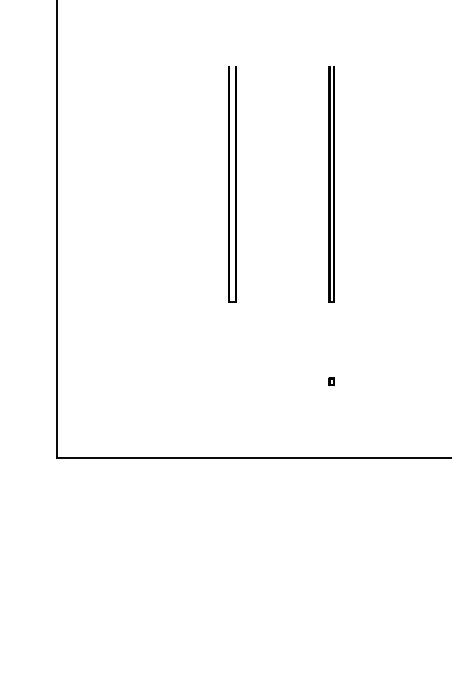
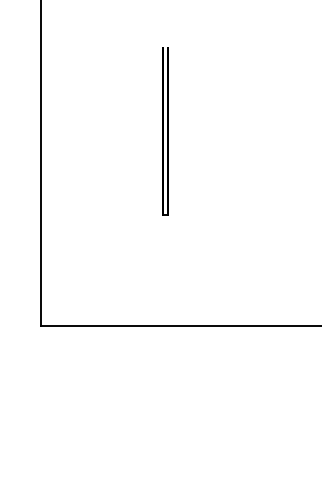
line: (330, 184) -> (235, 131), removed
part: (330, 381) -> (235, 271), removed

